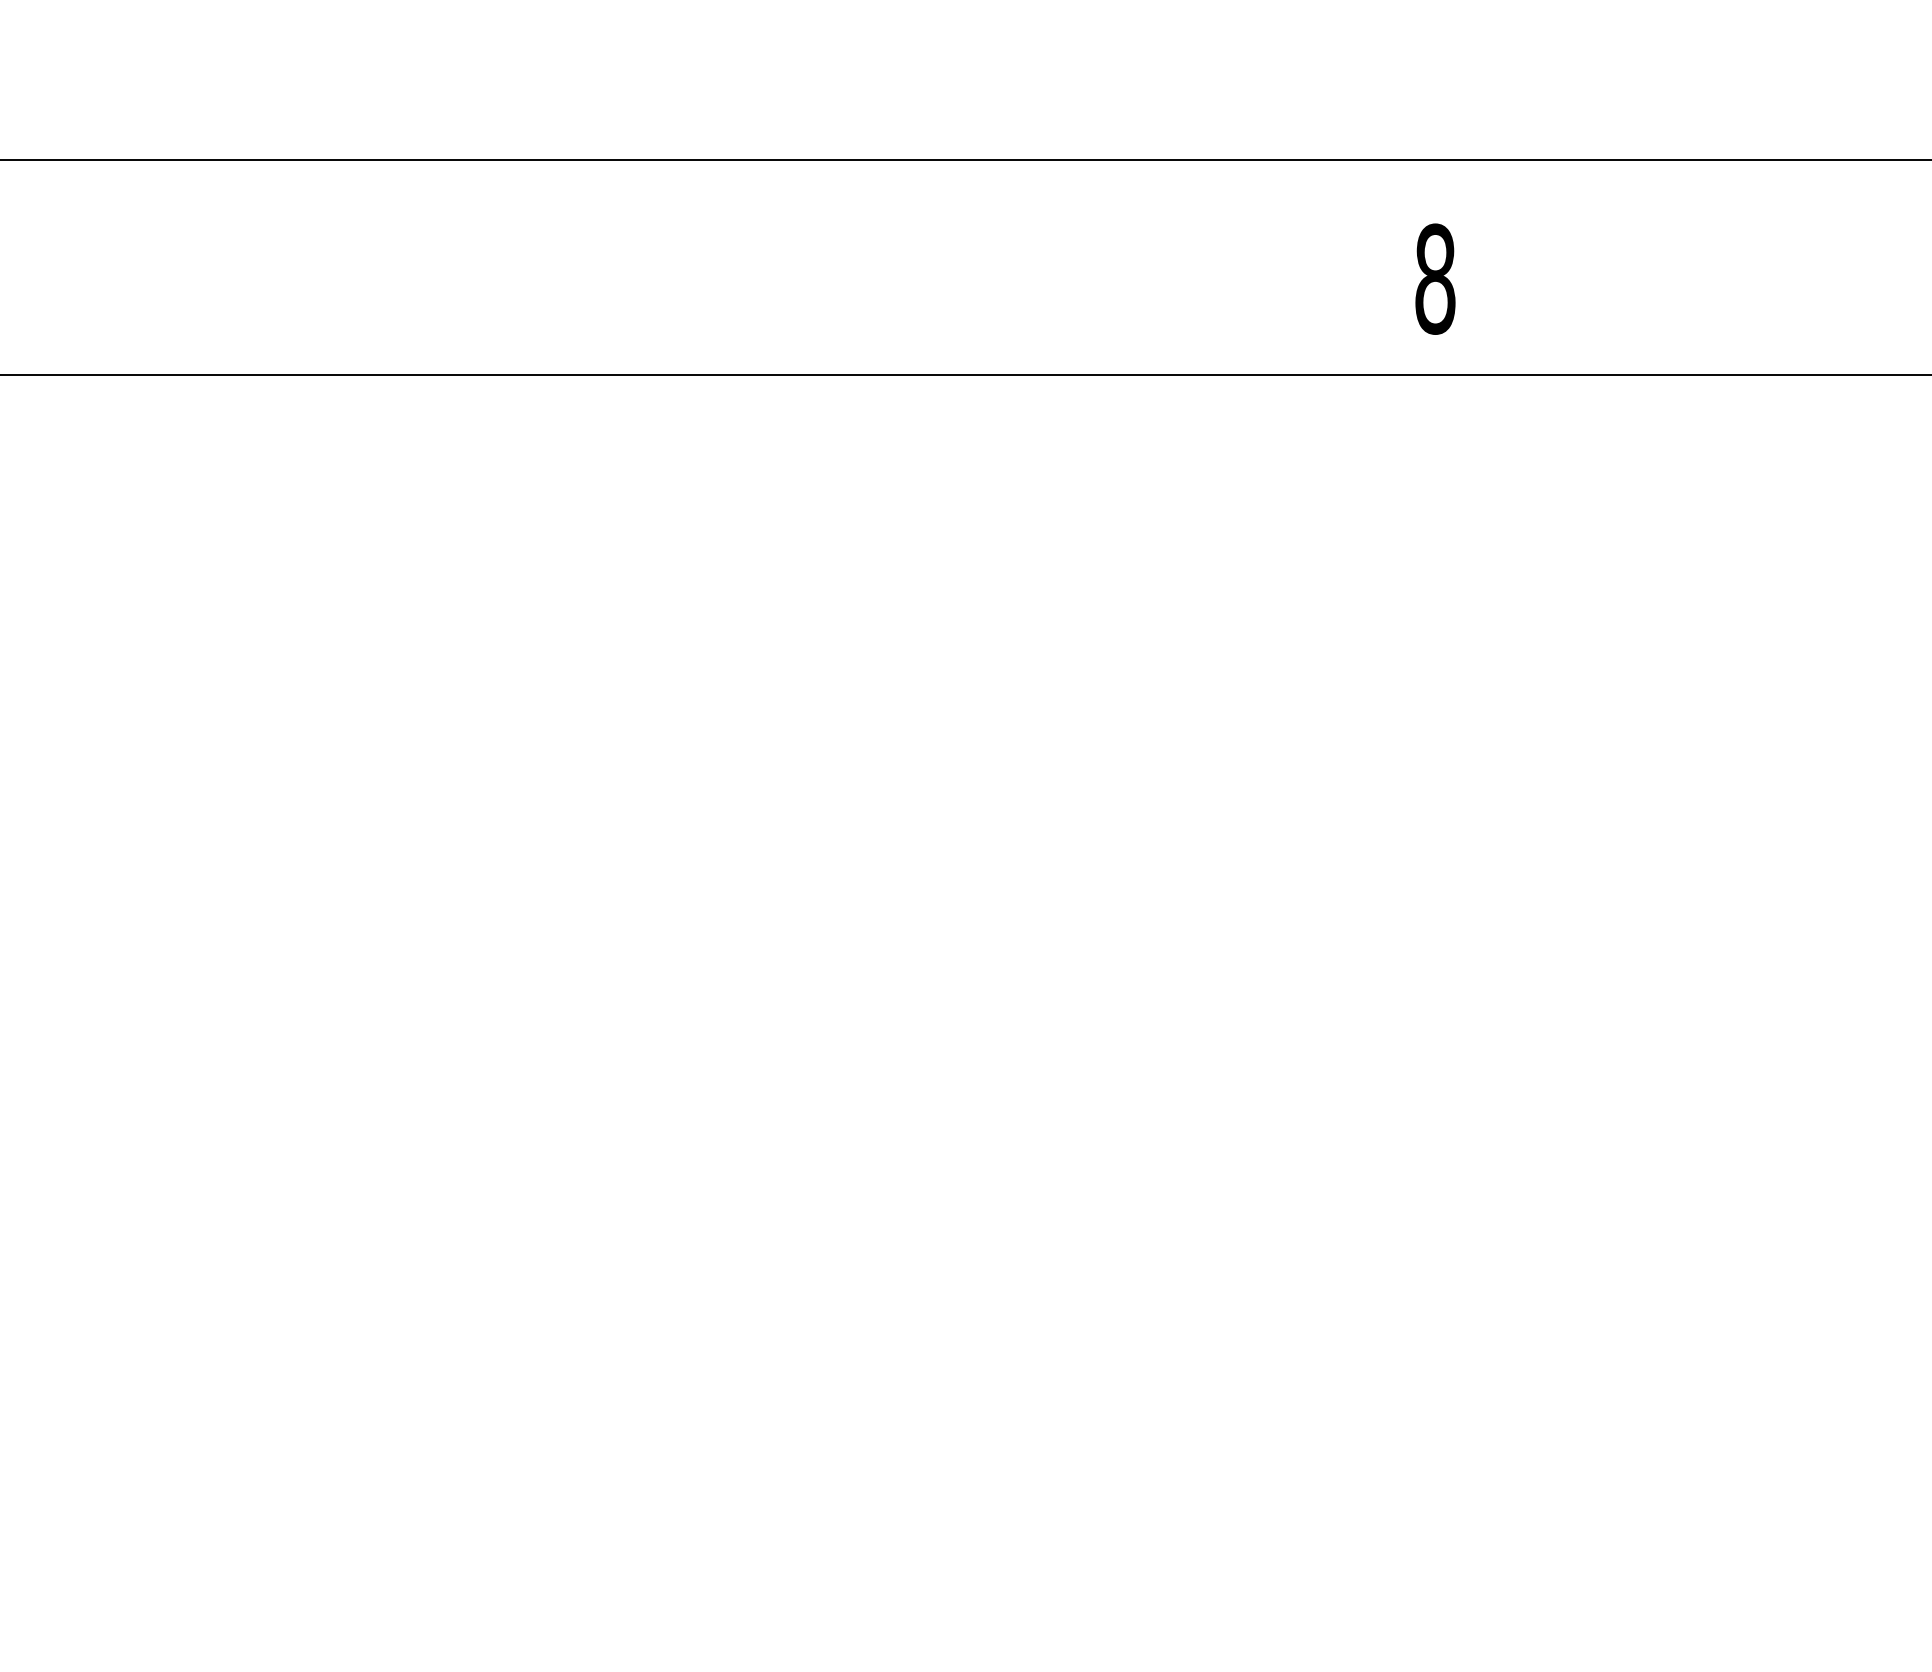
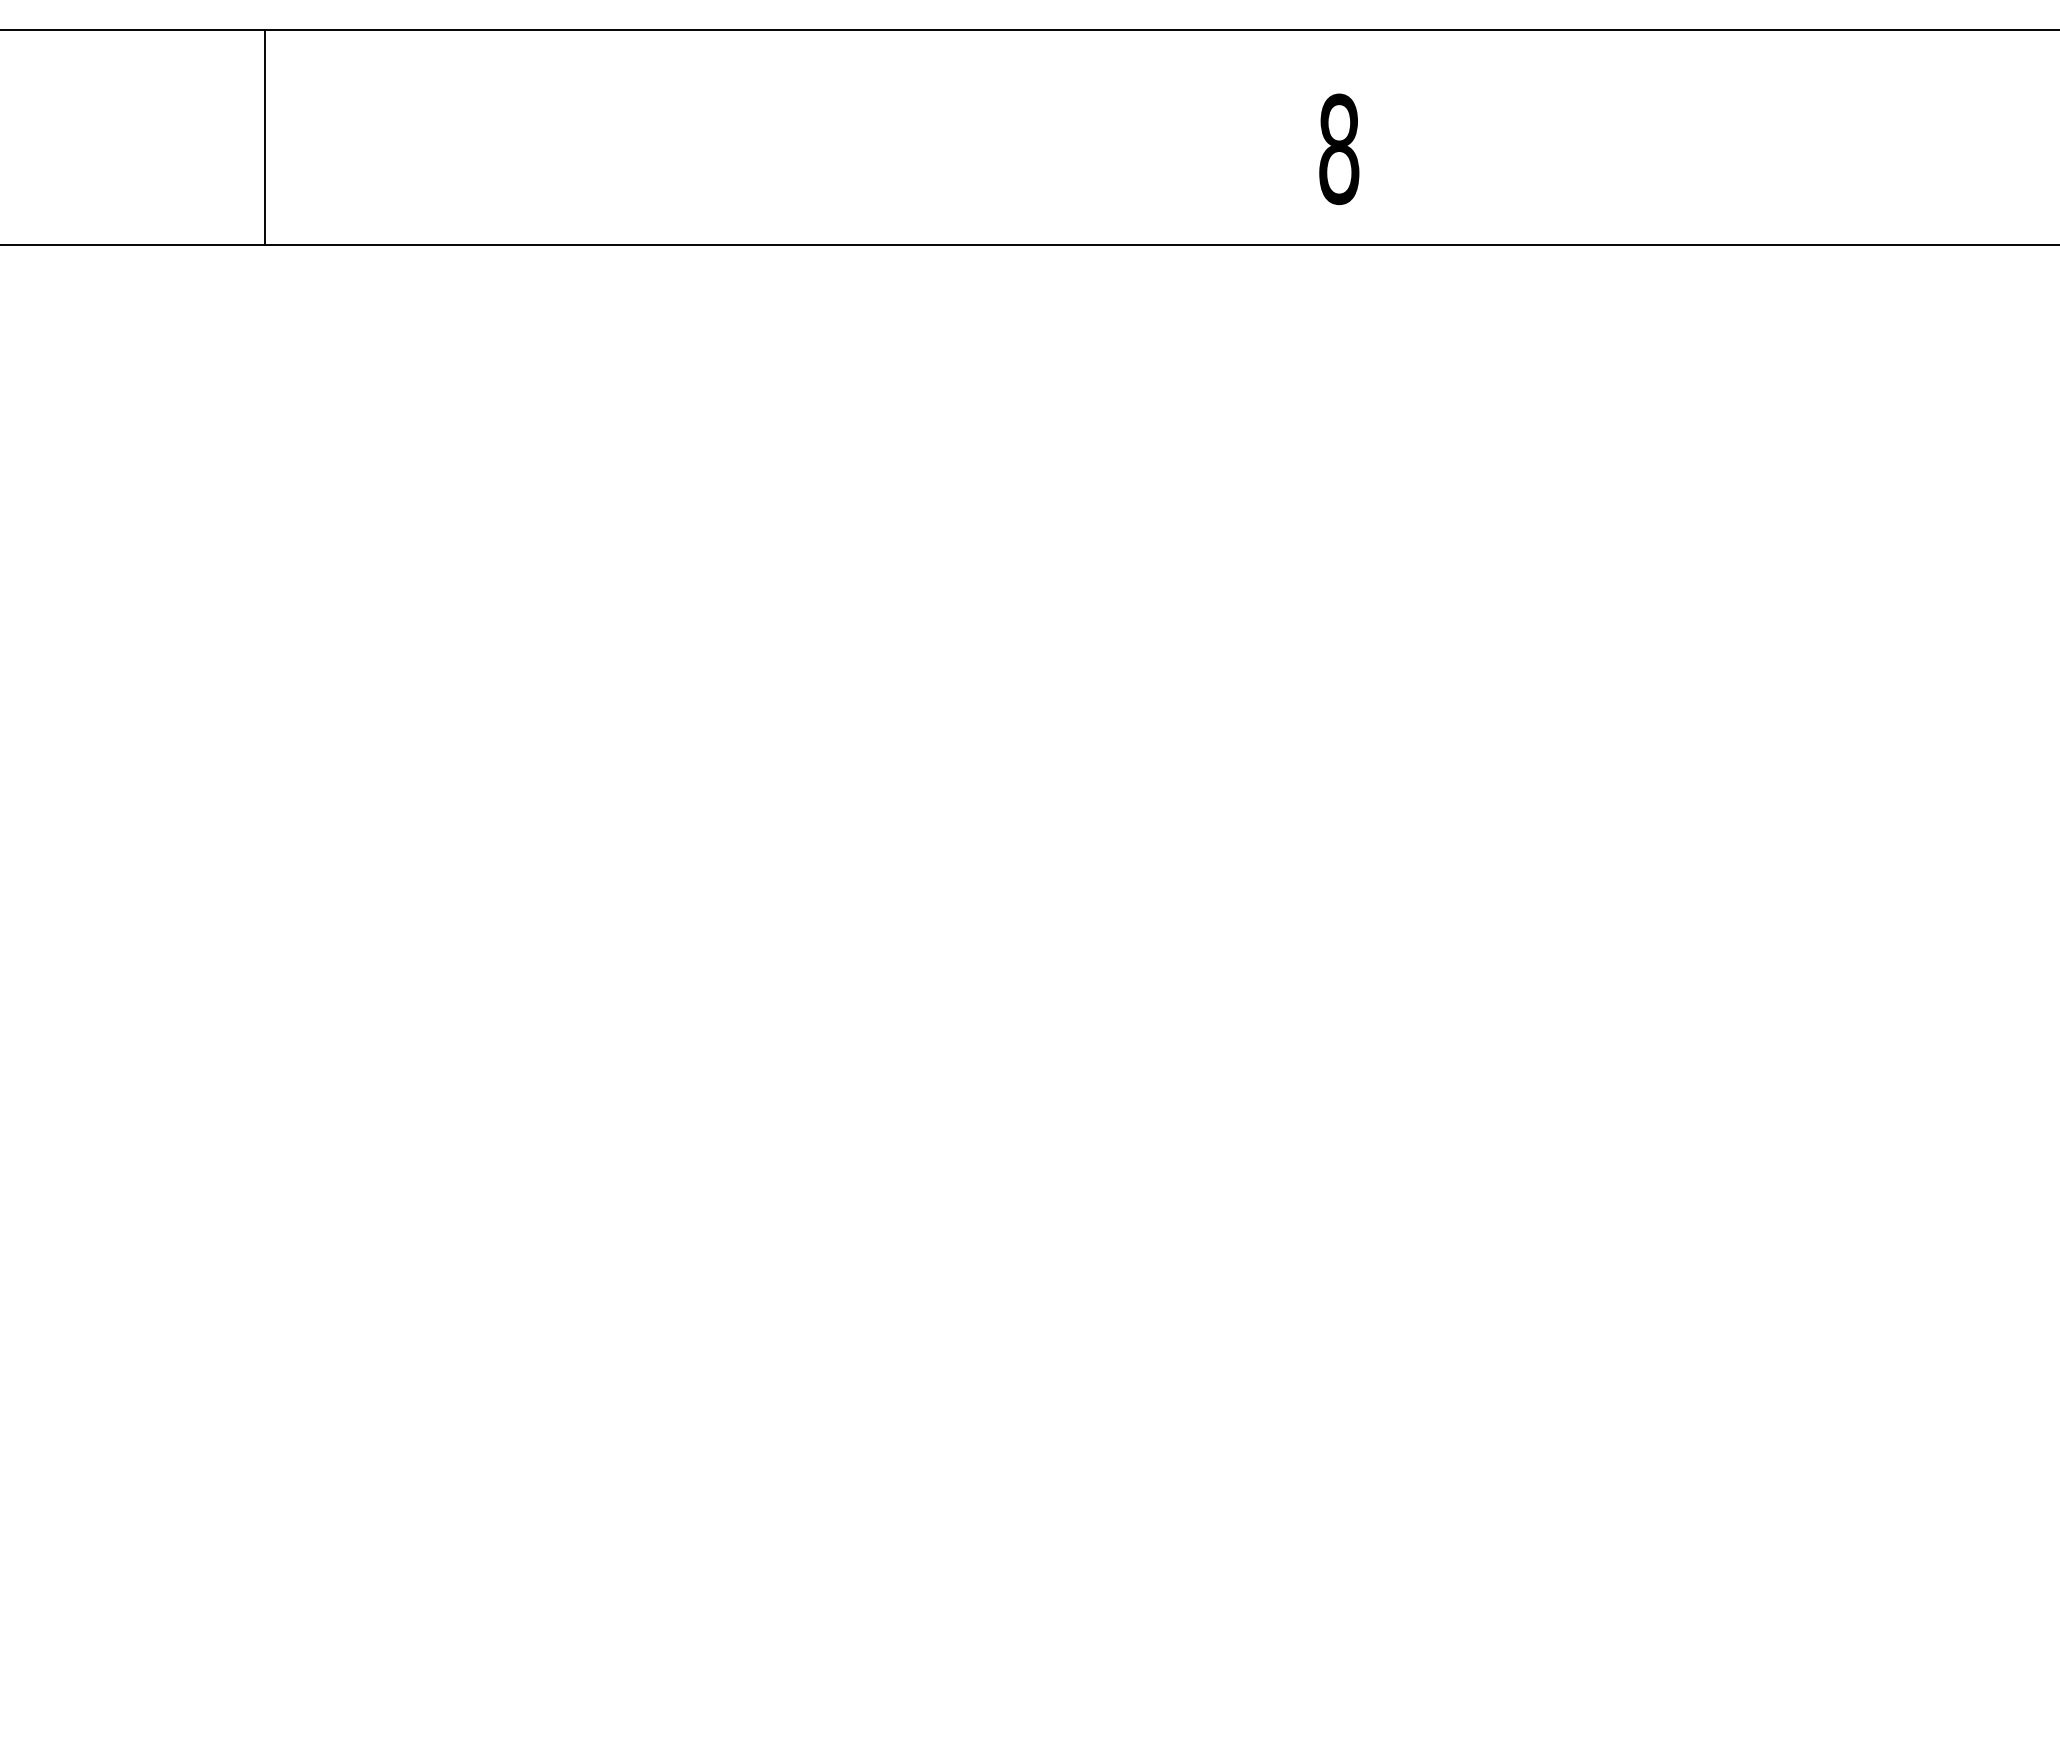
line: (360, 266) -> (264, 136), added

